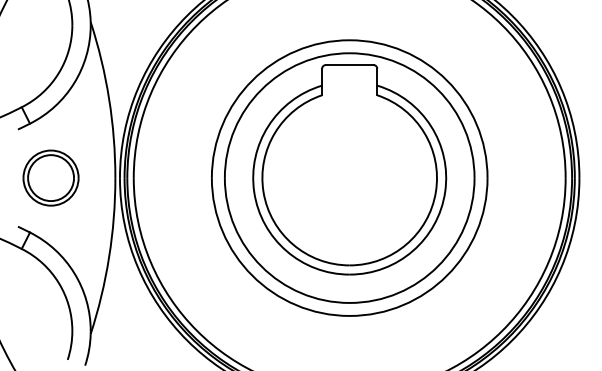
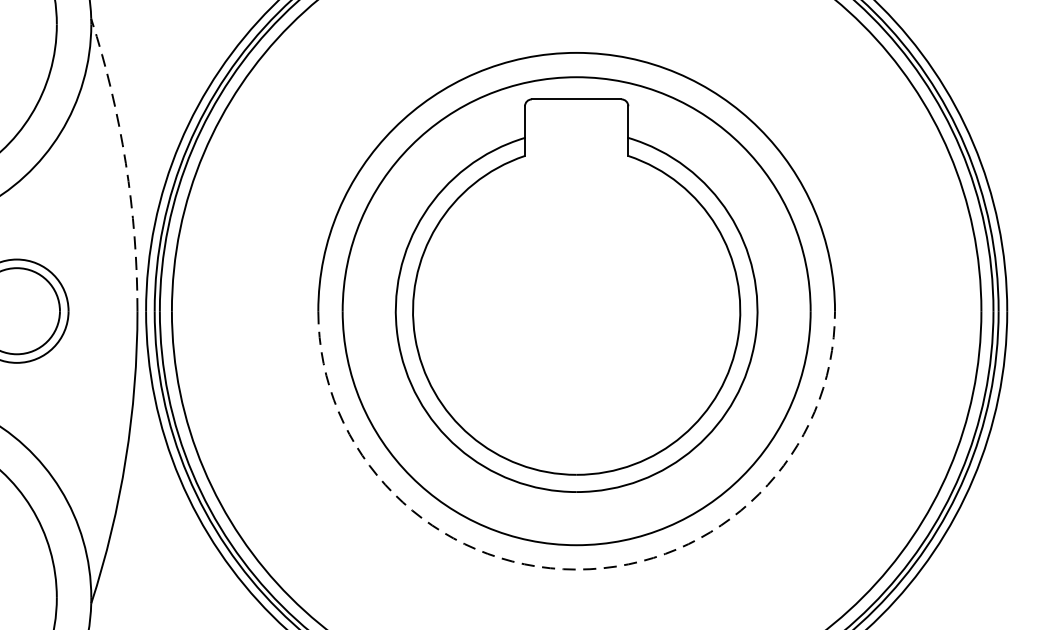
arc: (109, 99) -> (126, 163), solid -> dashed
arc: (349, 315) -> (576, 568), solid -> dashed

